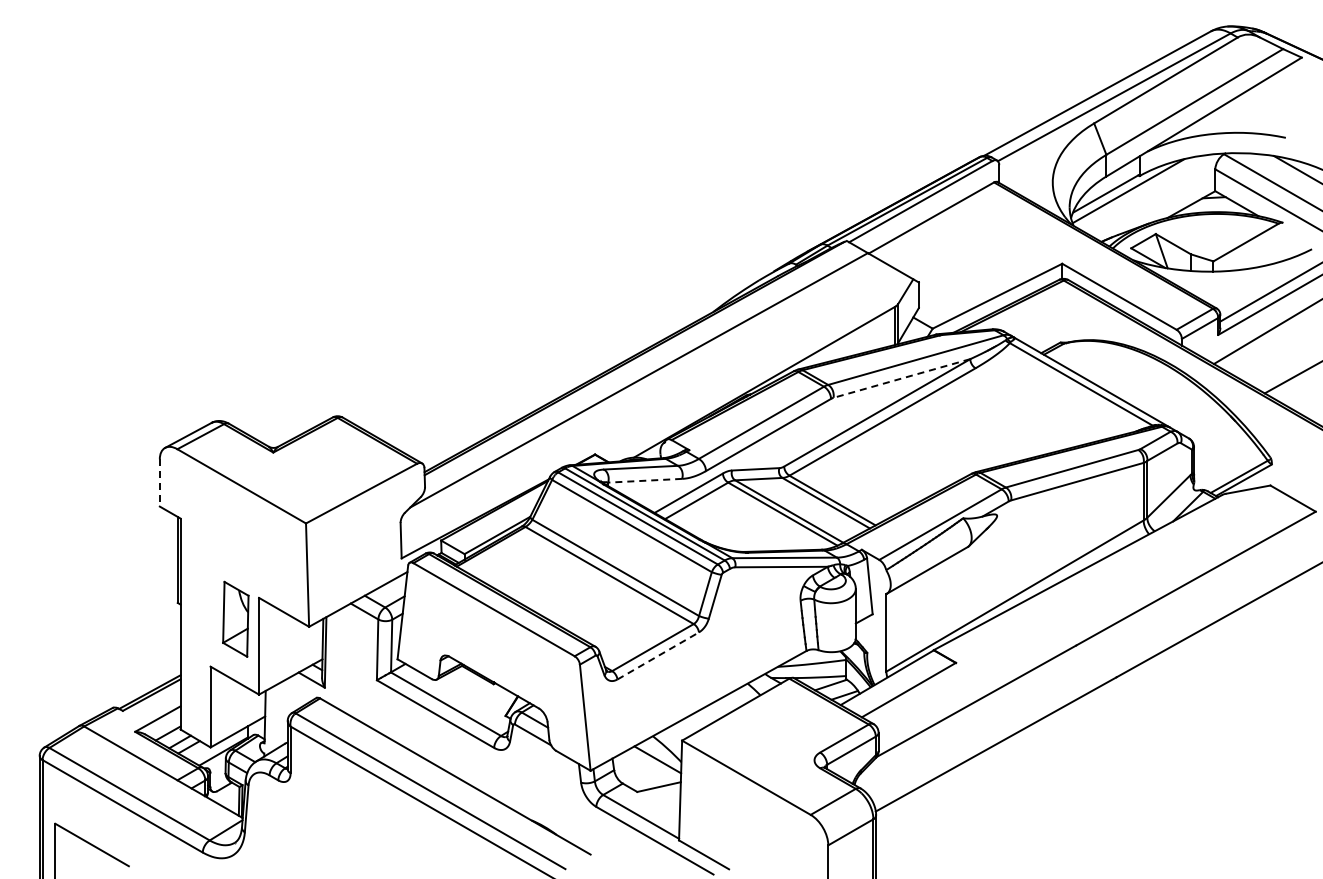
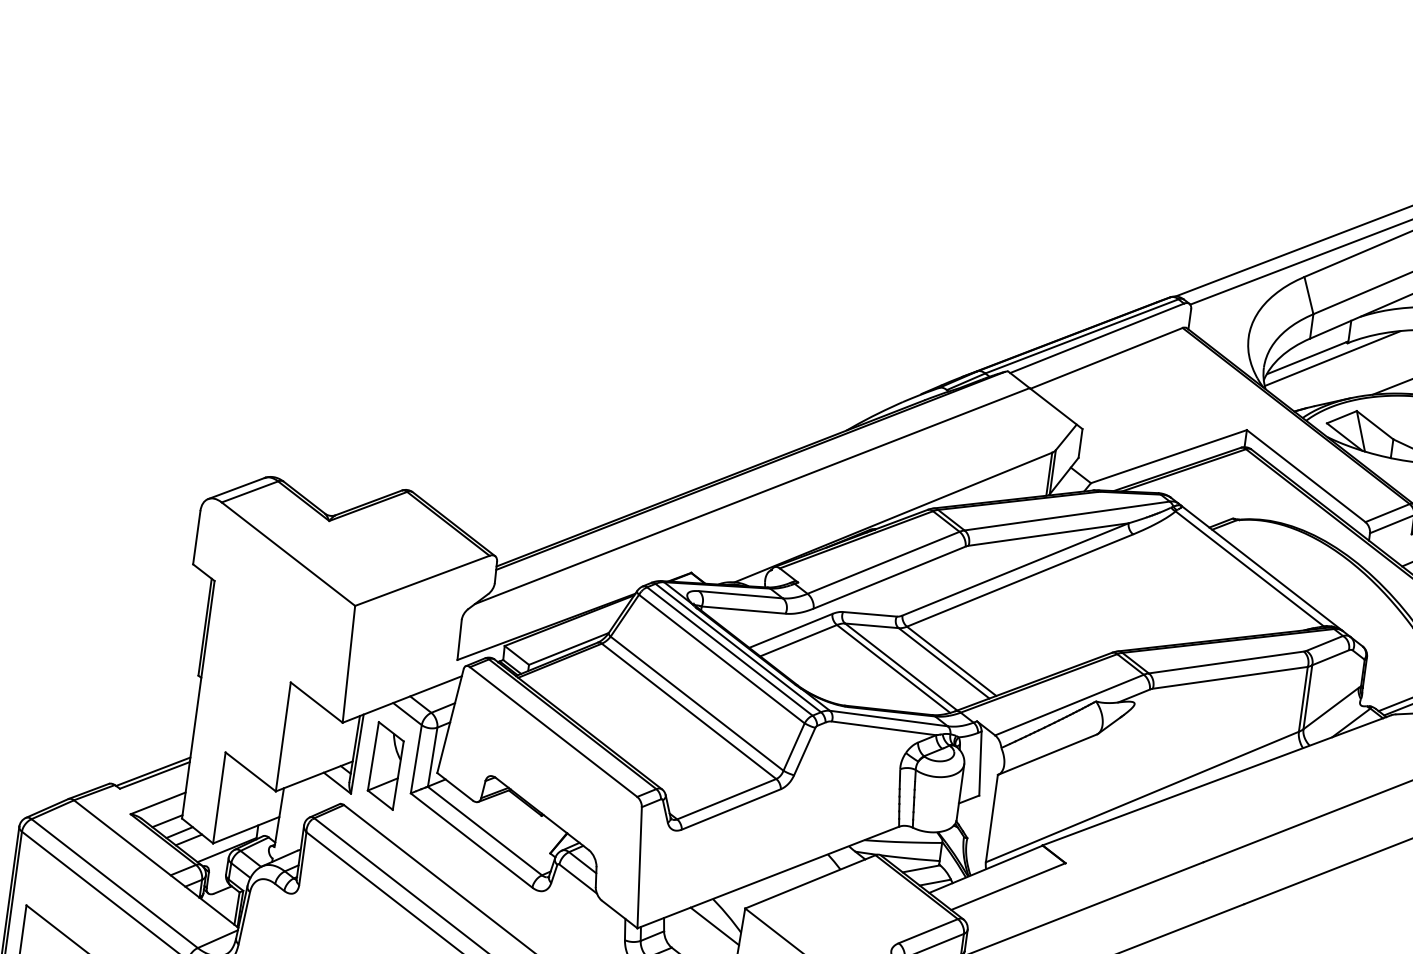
line: (901, 378) -> (1048, 534), dashed -> solid
line: (644, 480) -> (742, 609), dashed -> solid
line: (159, 482) -> (196, 537), dashed -> solid
part: (235, 618) -> (385, 764), moved
line: (658, 655) -> (731, 808), dashed -> solid

